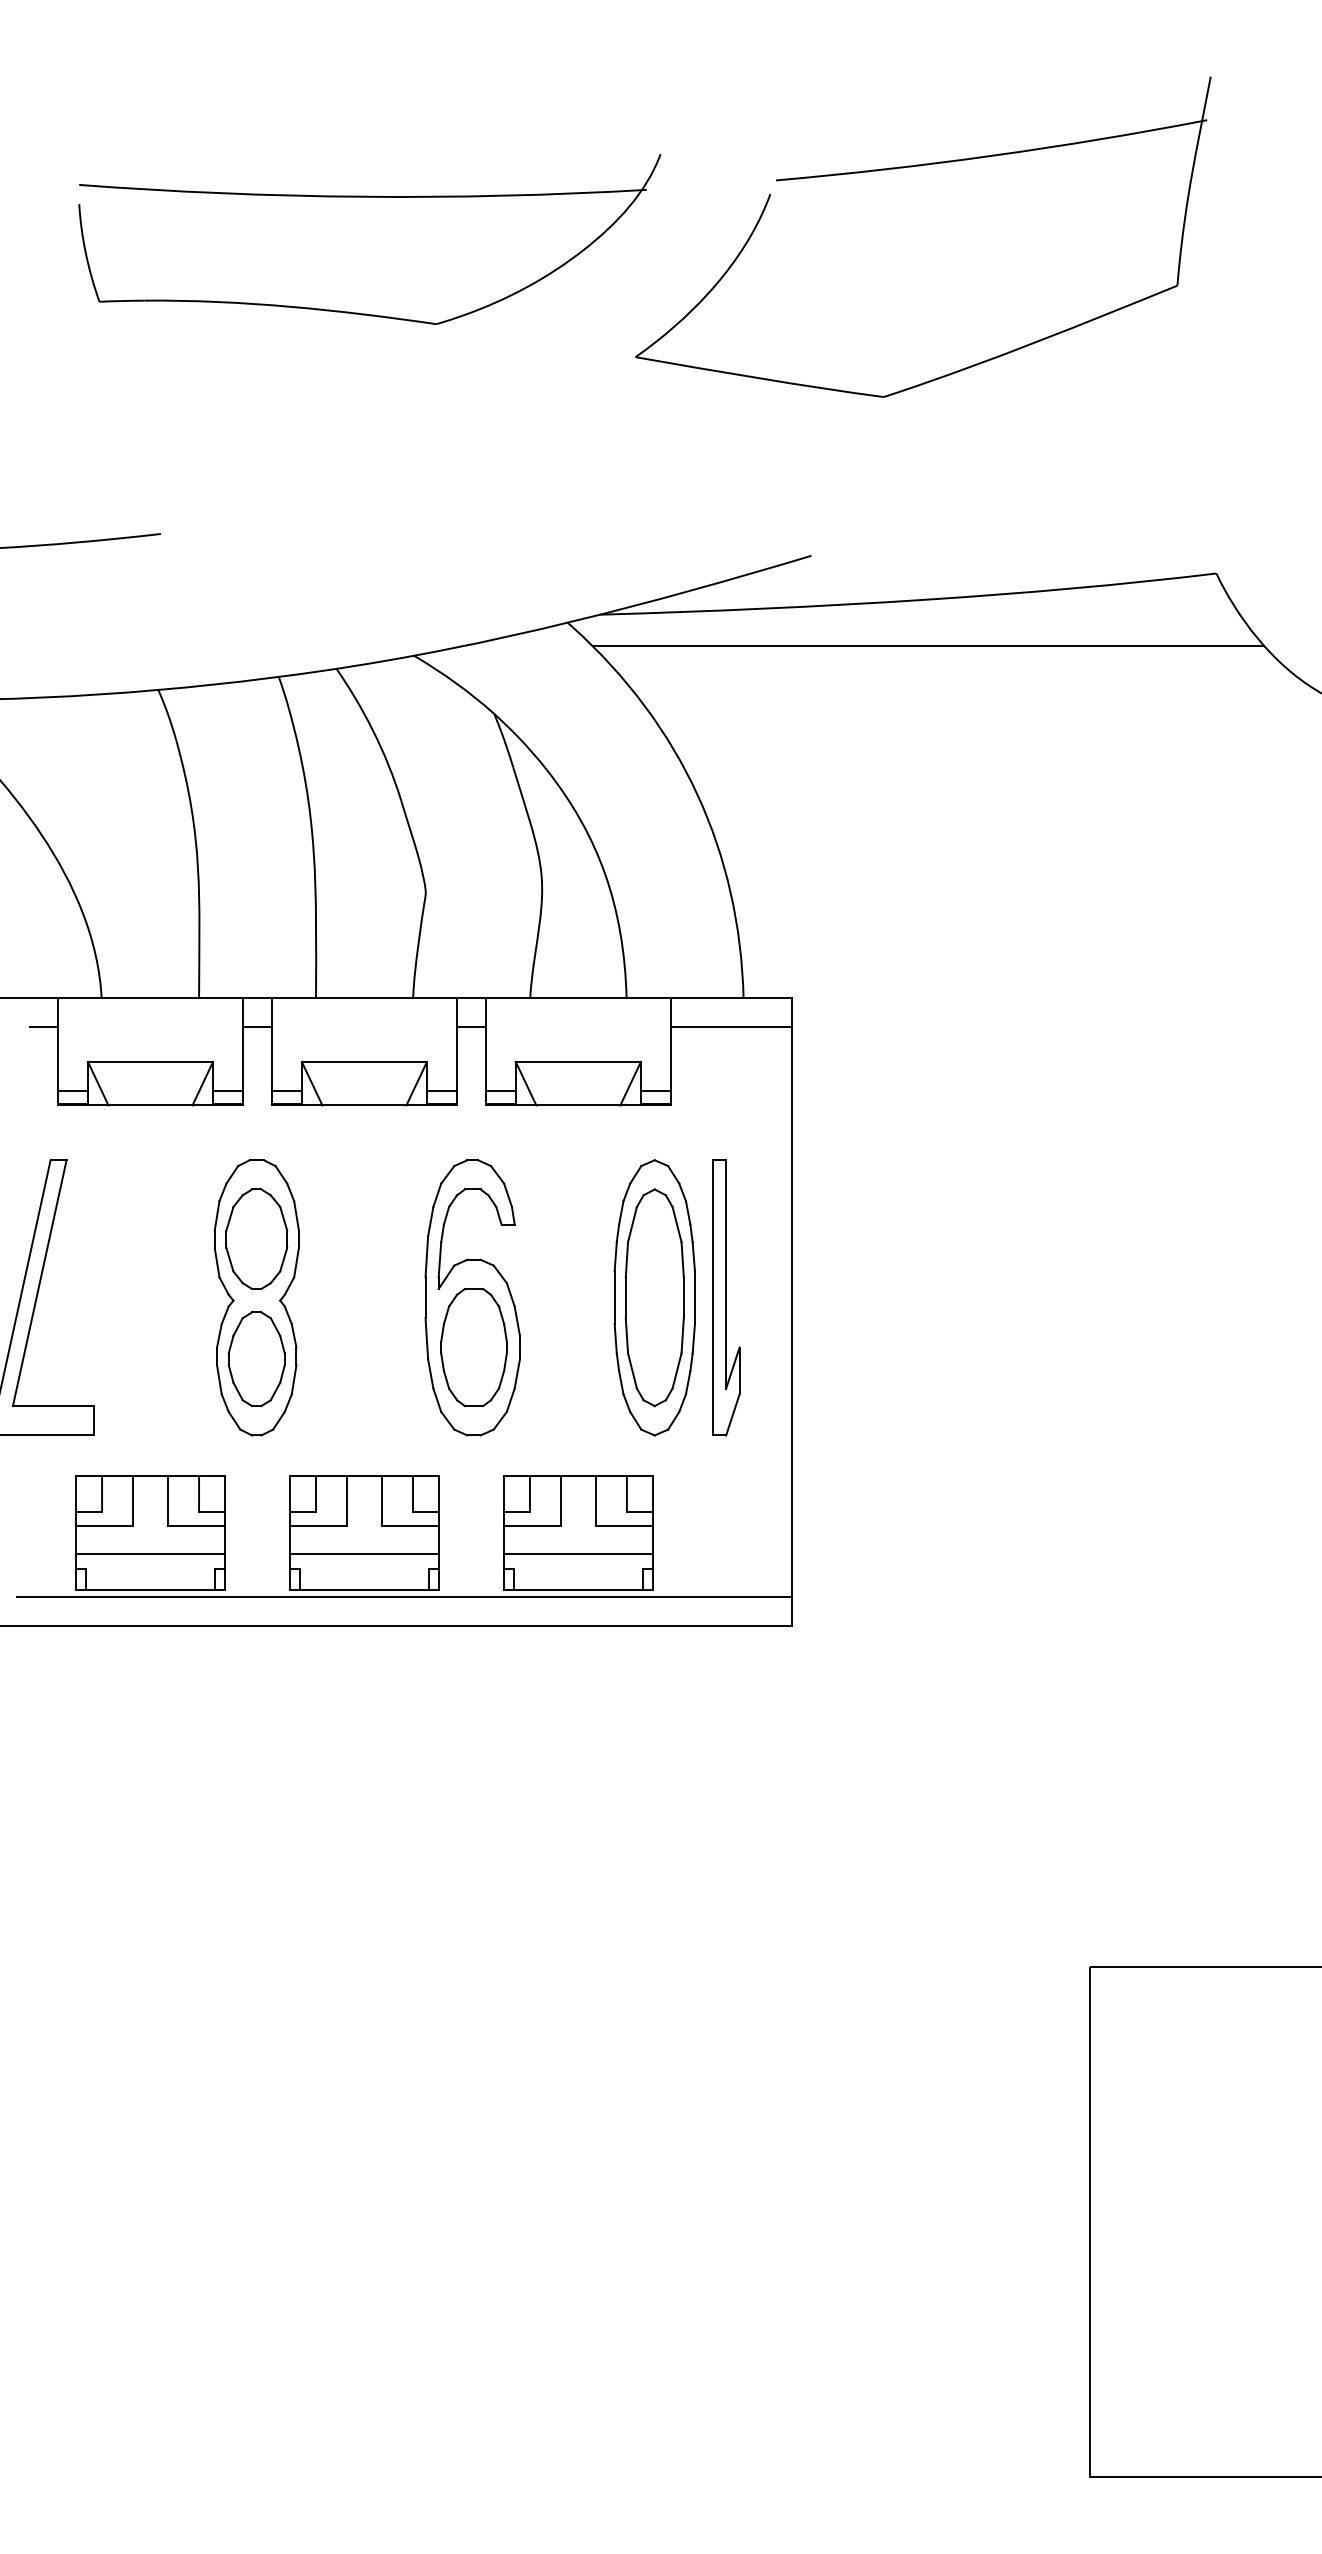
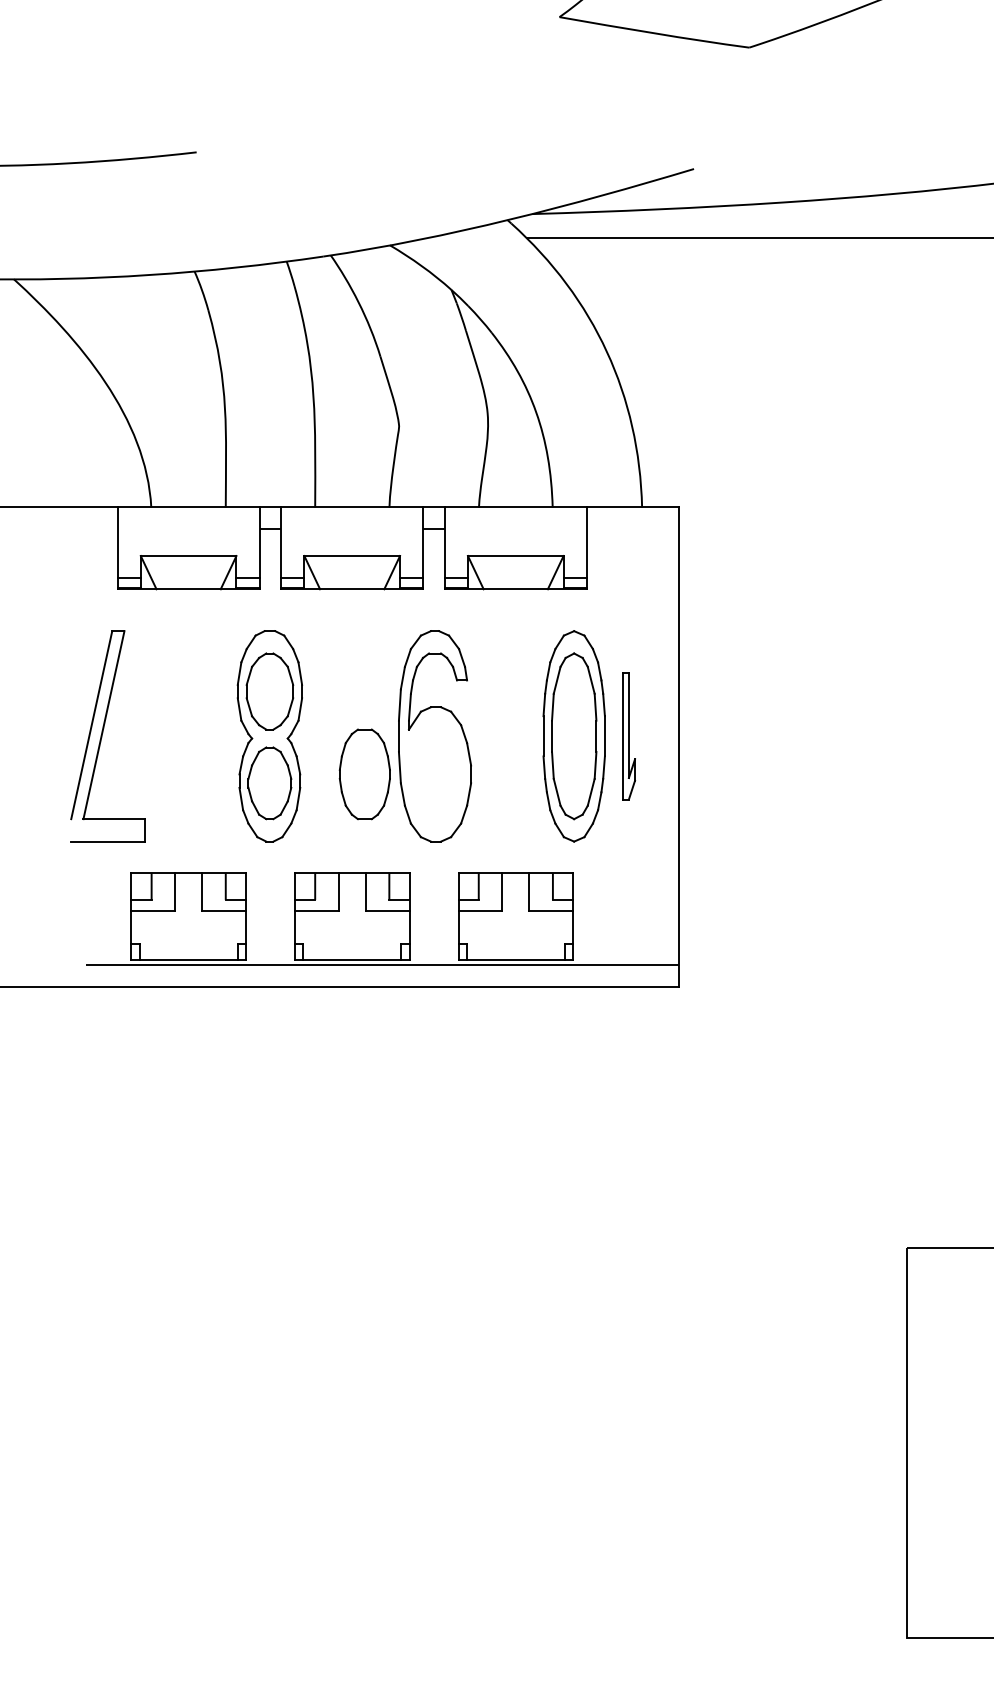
line: (43, 1027) -> (106, 529), removed
line: (731, 1027) -> (632, 529), removed
part: (726, 1297) -> (629, 736), size x0.6
part: (473, 1347) -> (364, 774), moved
line: (150, 1553) -> (188, 931), removed
line: (364, 1553) -> (352, 931), removed
line: (578, 1553) -> (515, 931), removed

